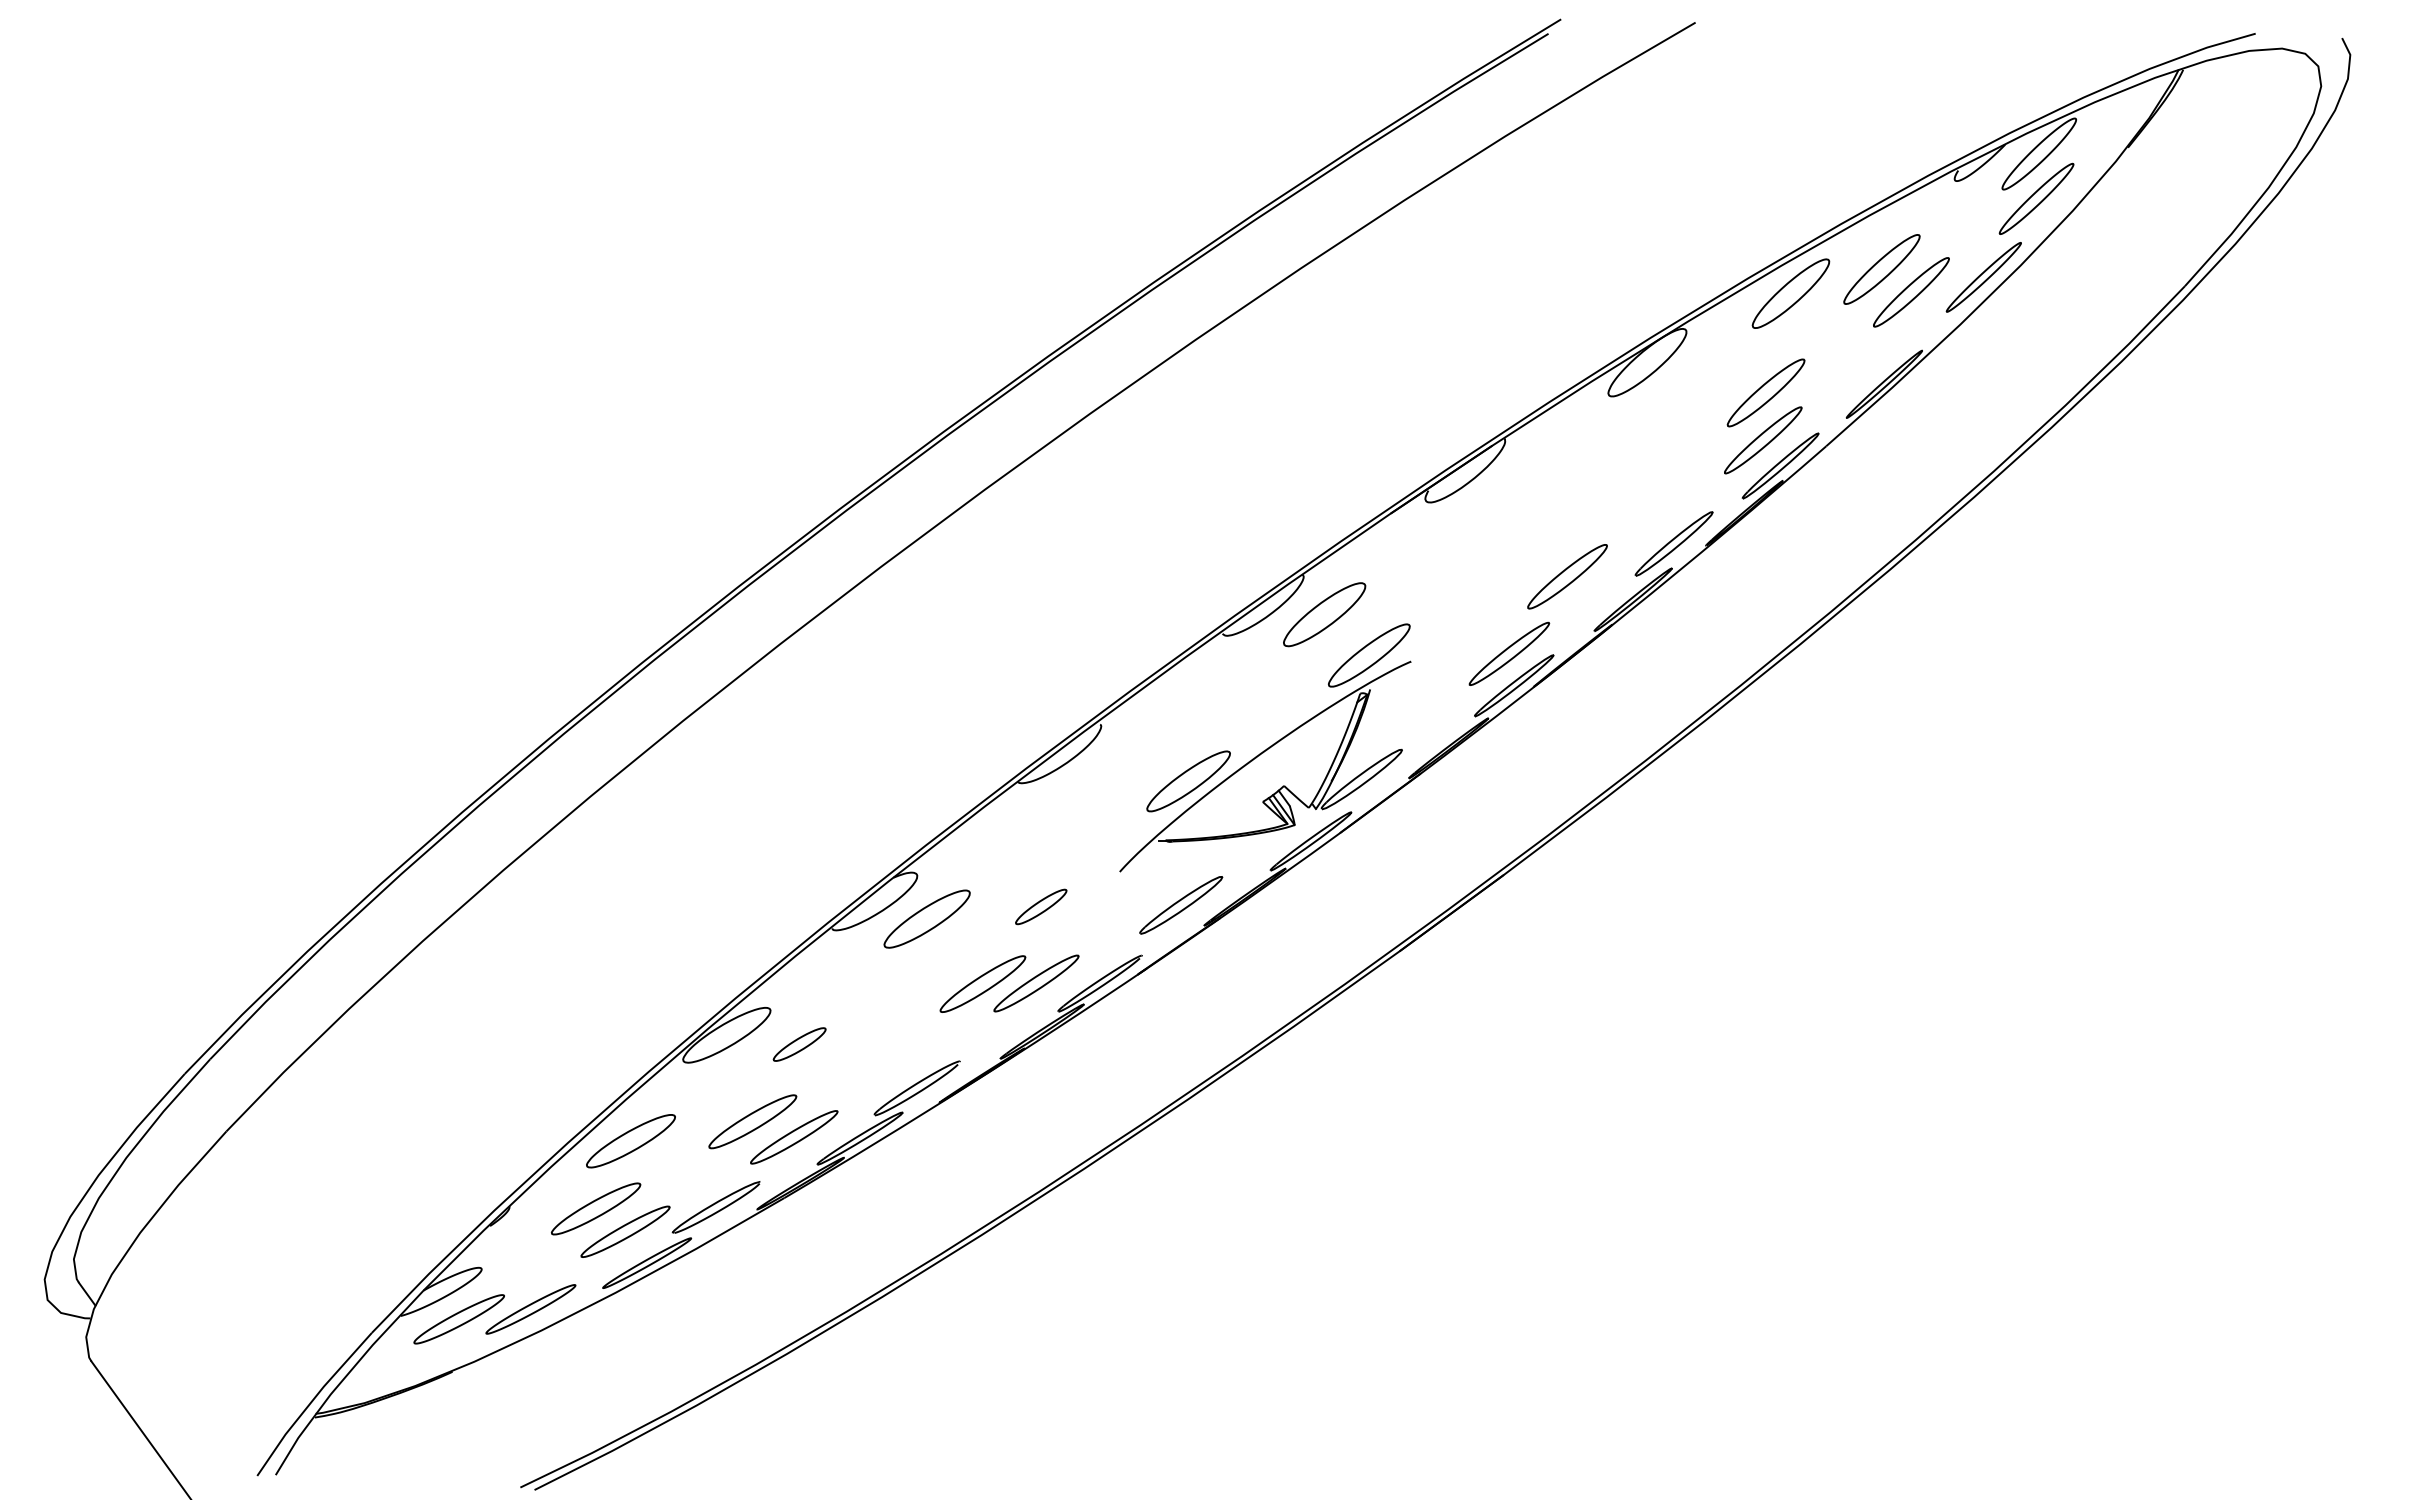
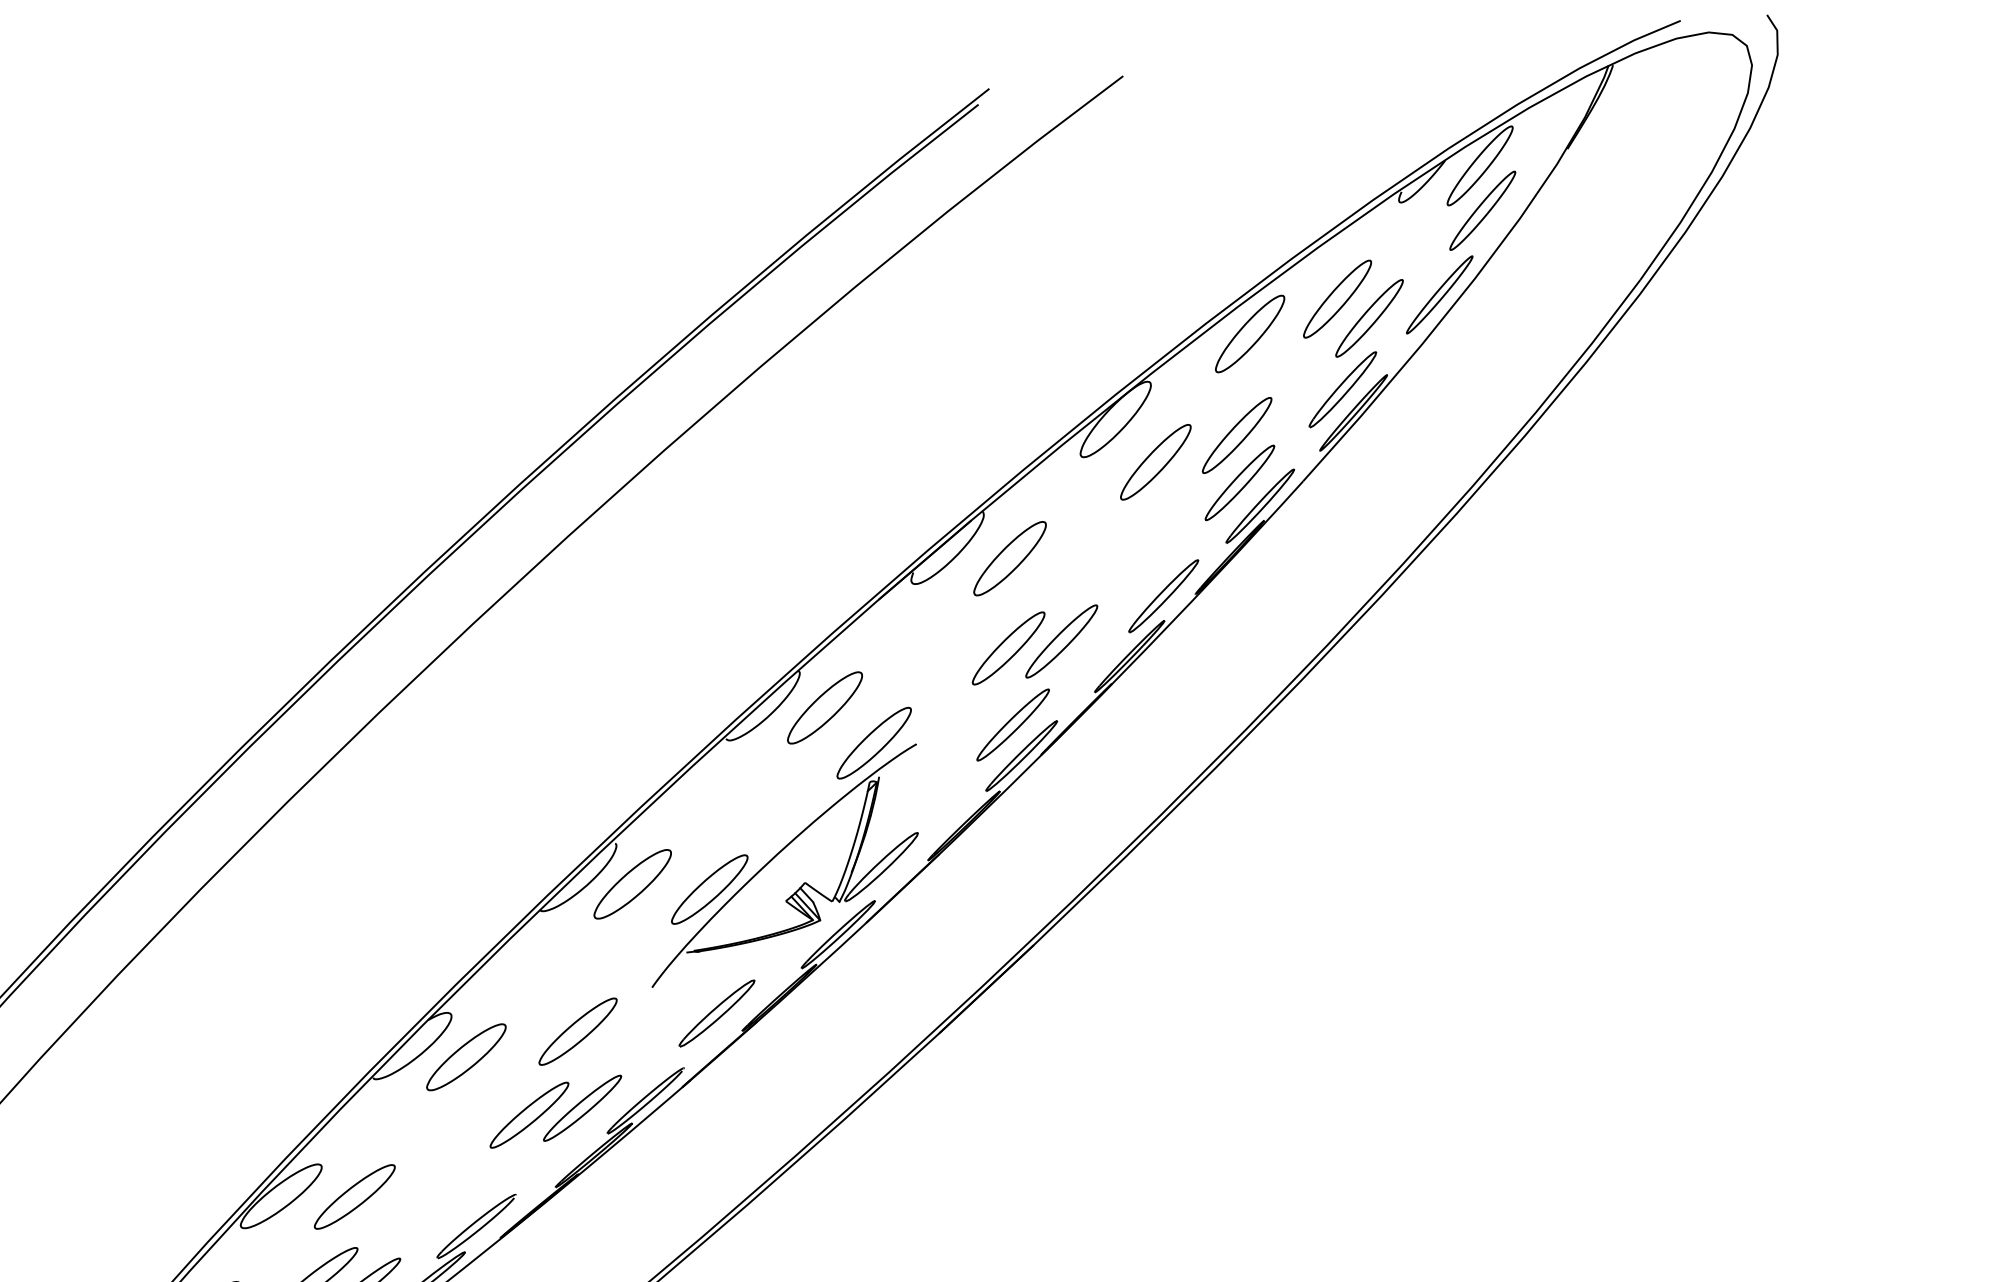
part: (1876, 359) -> (1342, 389), added
part: (1681, 409) -> (1155, 461), added
part: (1525, 487) -> (1009, 557), added
part: (1513, 577) -> (1008, 648), added
part: (1112, 767) -> (632, 884), added
part: (1041, 906) -> (578, 1031), size x1.67
part: (799, 1044) -> (354, 1196), size x1.67

